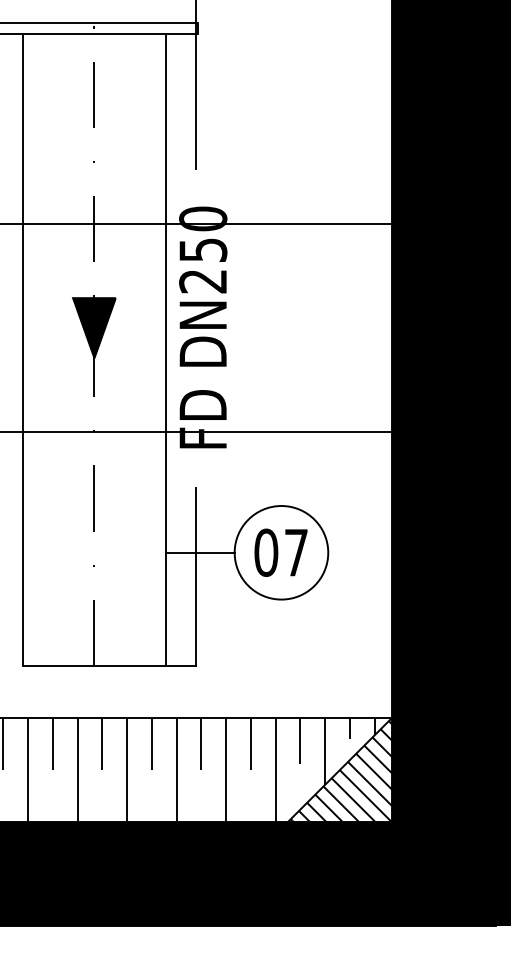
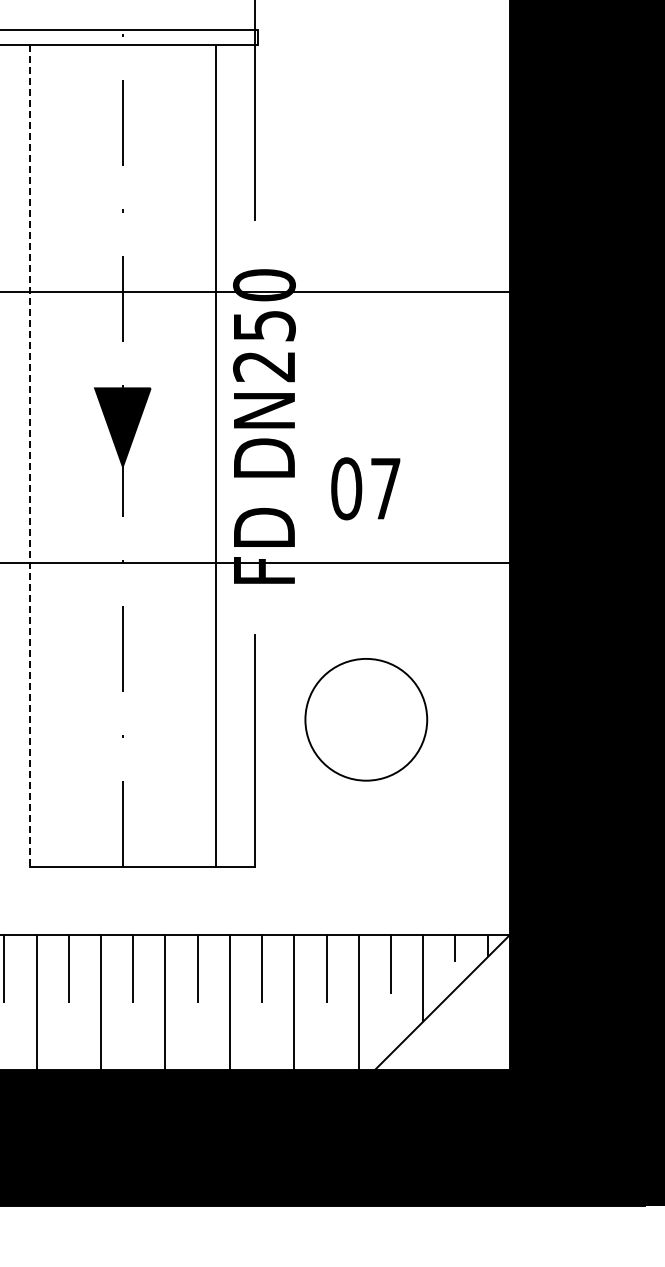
line: (23, 350) -> (30, 456), solid -> dashed
line: (200, 552) -> (260, 719), removed
text: (280, 552) -> (365, 488), moved
hatch: (340, 771) -> (443, 1004), removed

